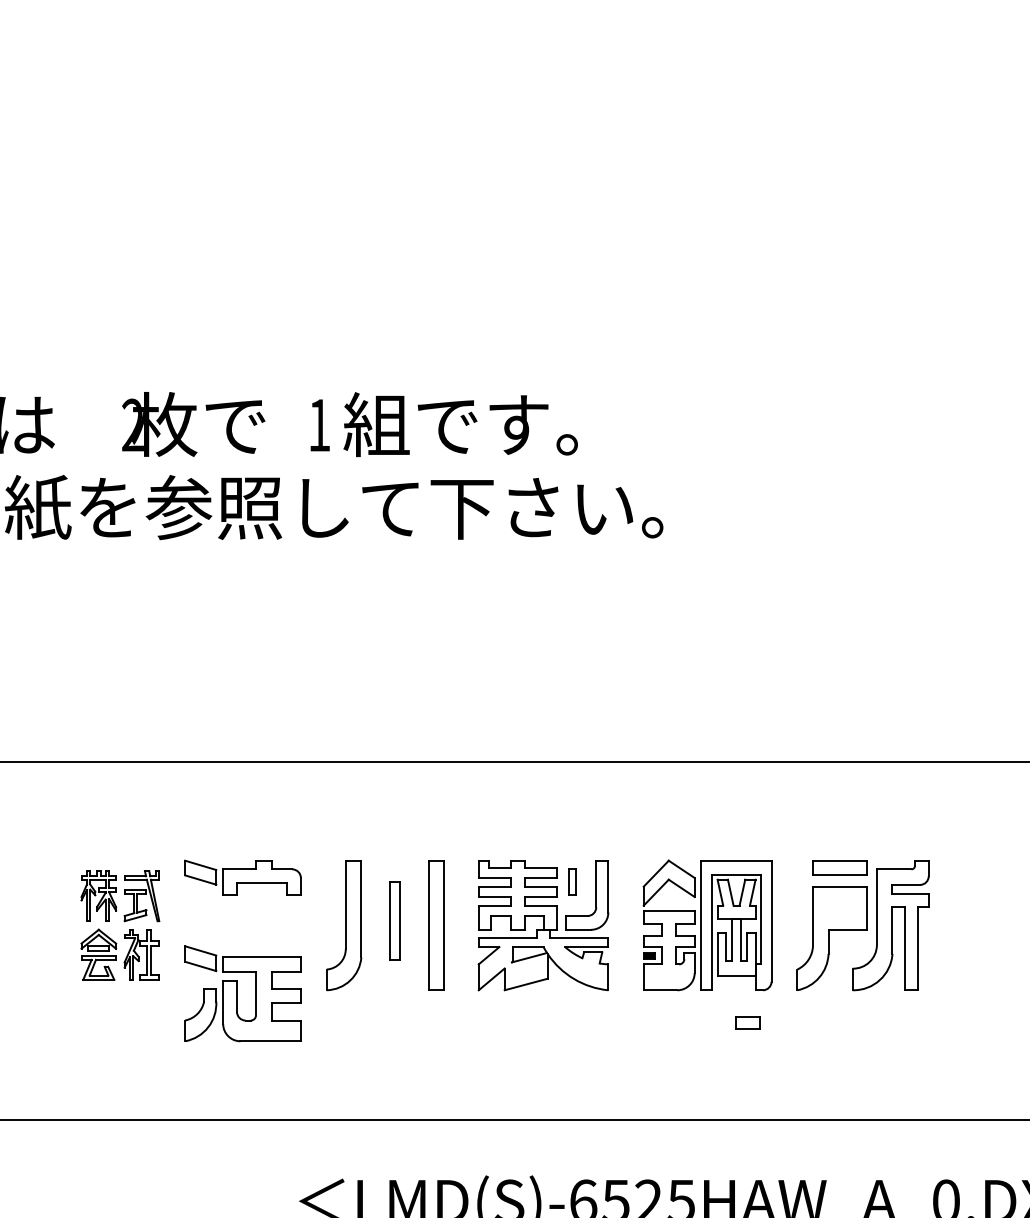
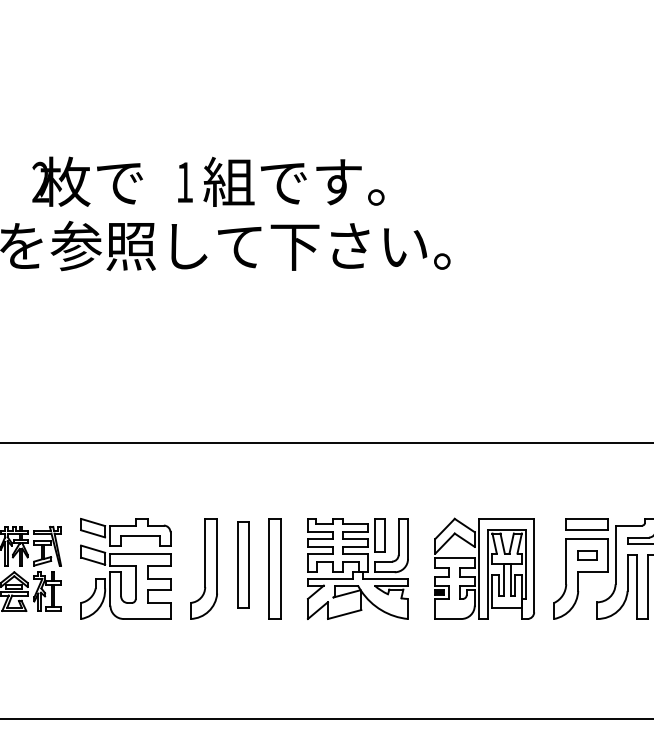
part: (572, 882) -> (380, 535), size x1.67
part: (394, 920) -> (242, 565), size x1.43
part: (242, 993) -> (125, 582), moved
part: (747, 1022) -> (587, 555), moved

